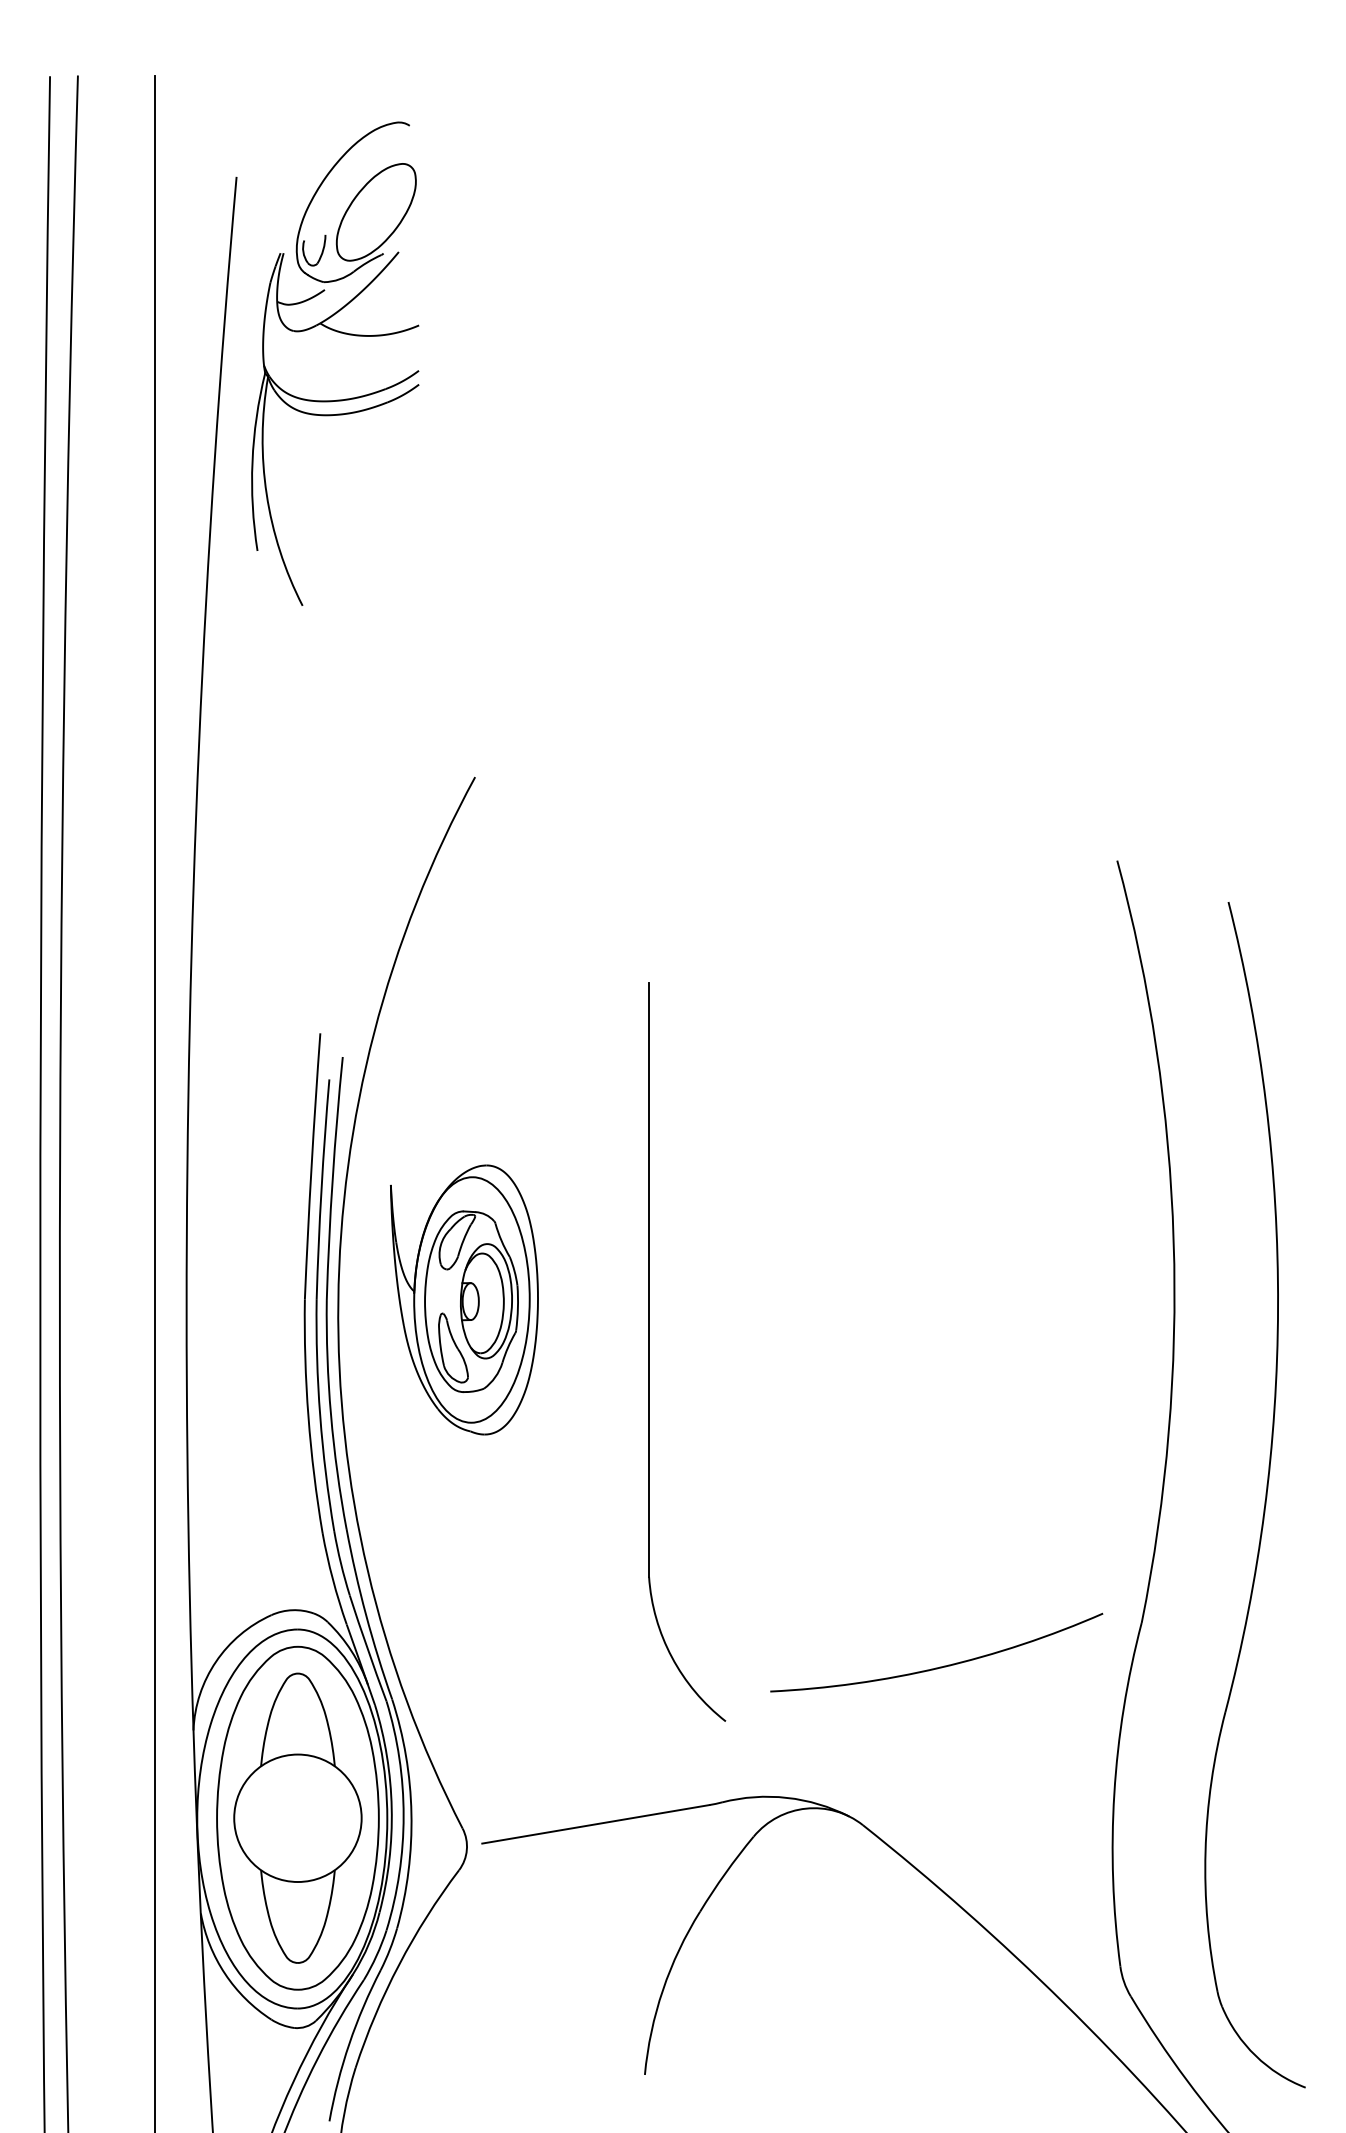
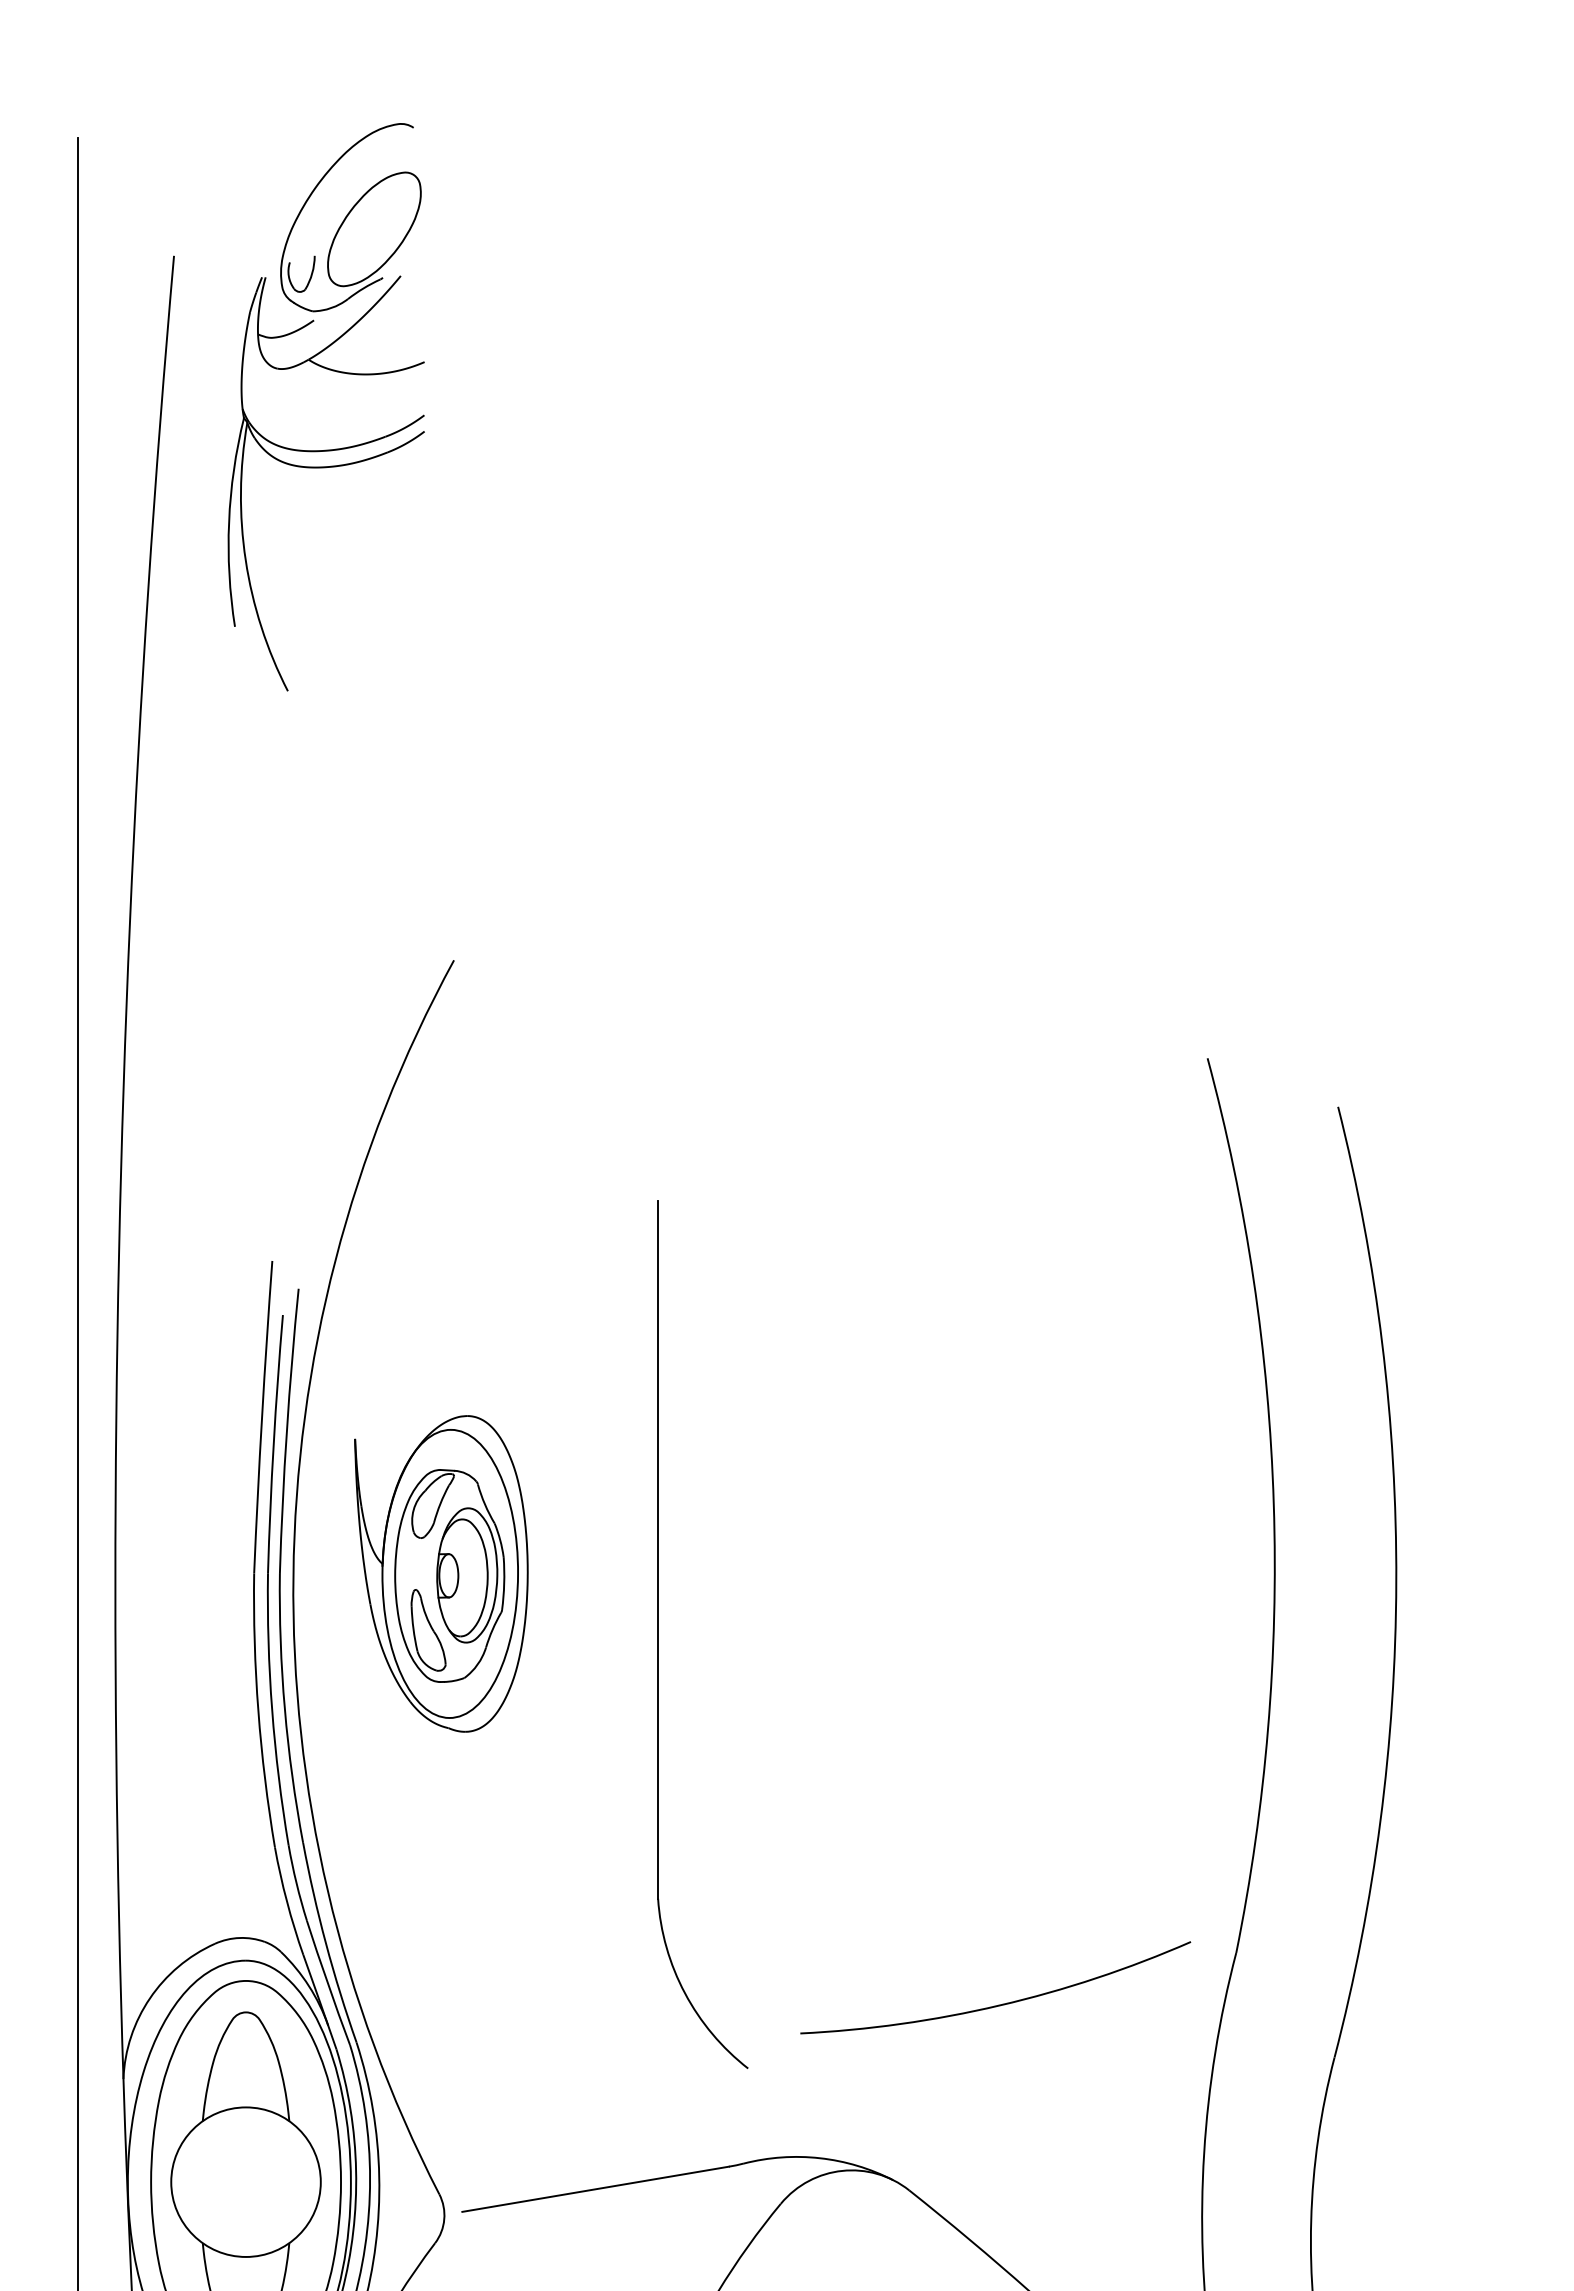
part: (344, 334) -> (337, 372), moved

